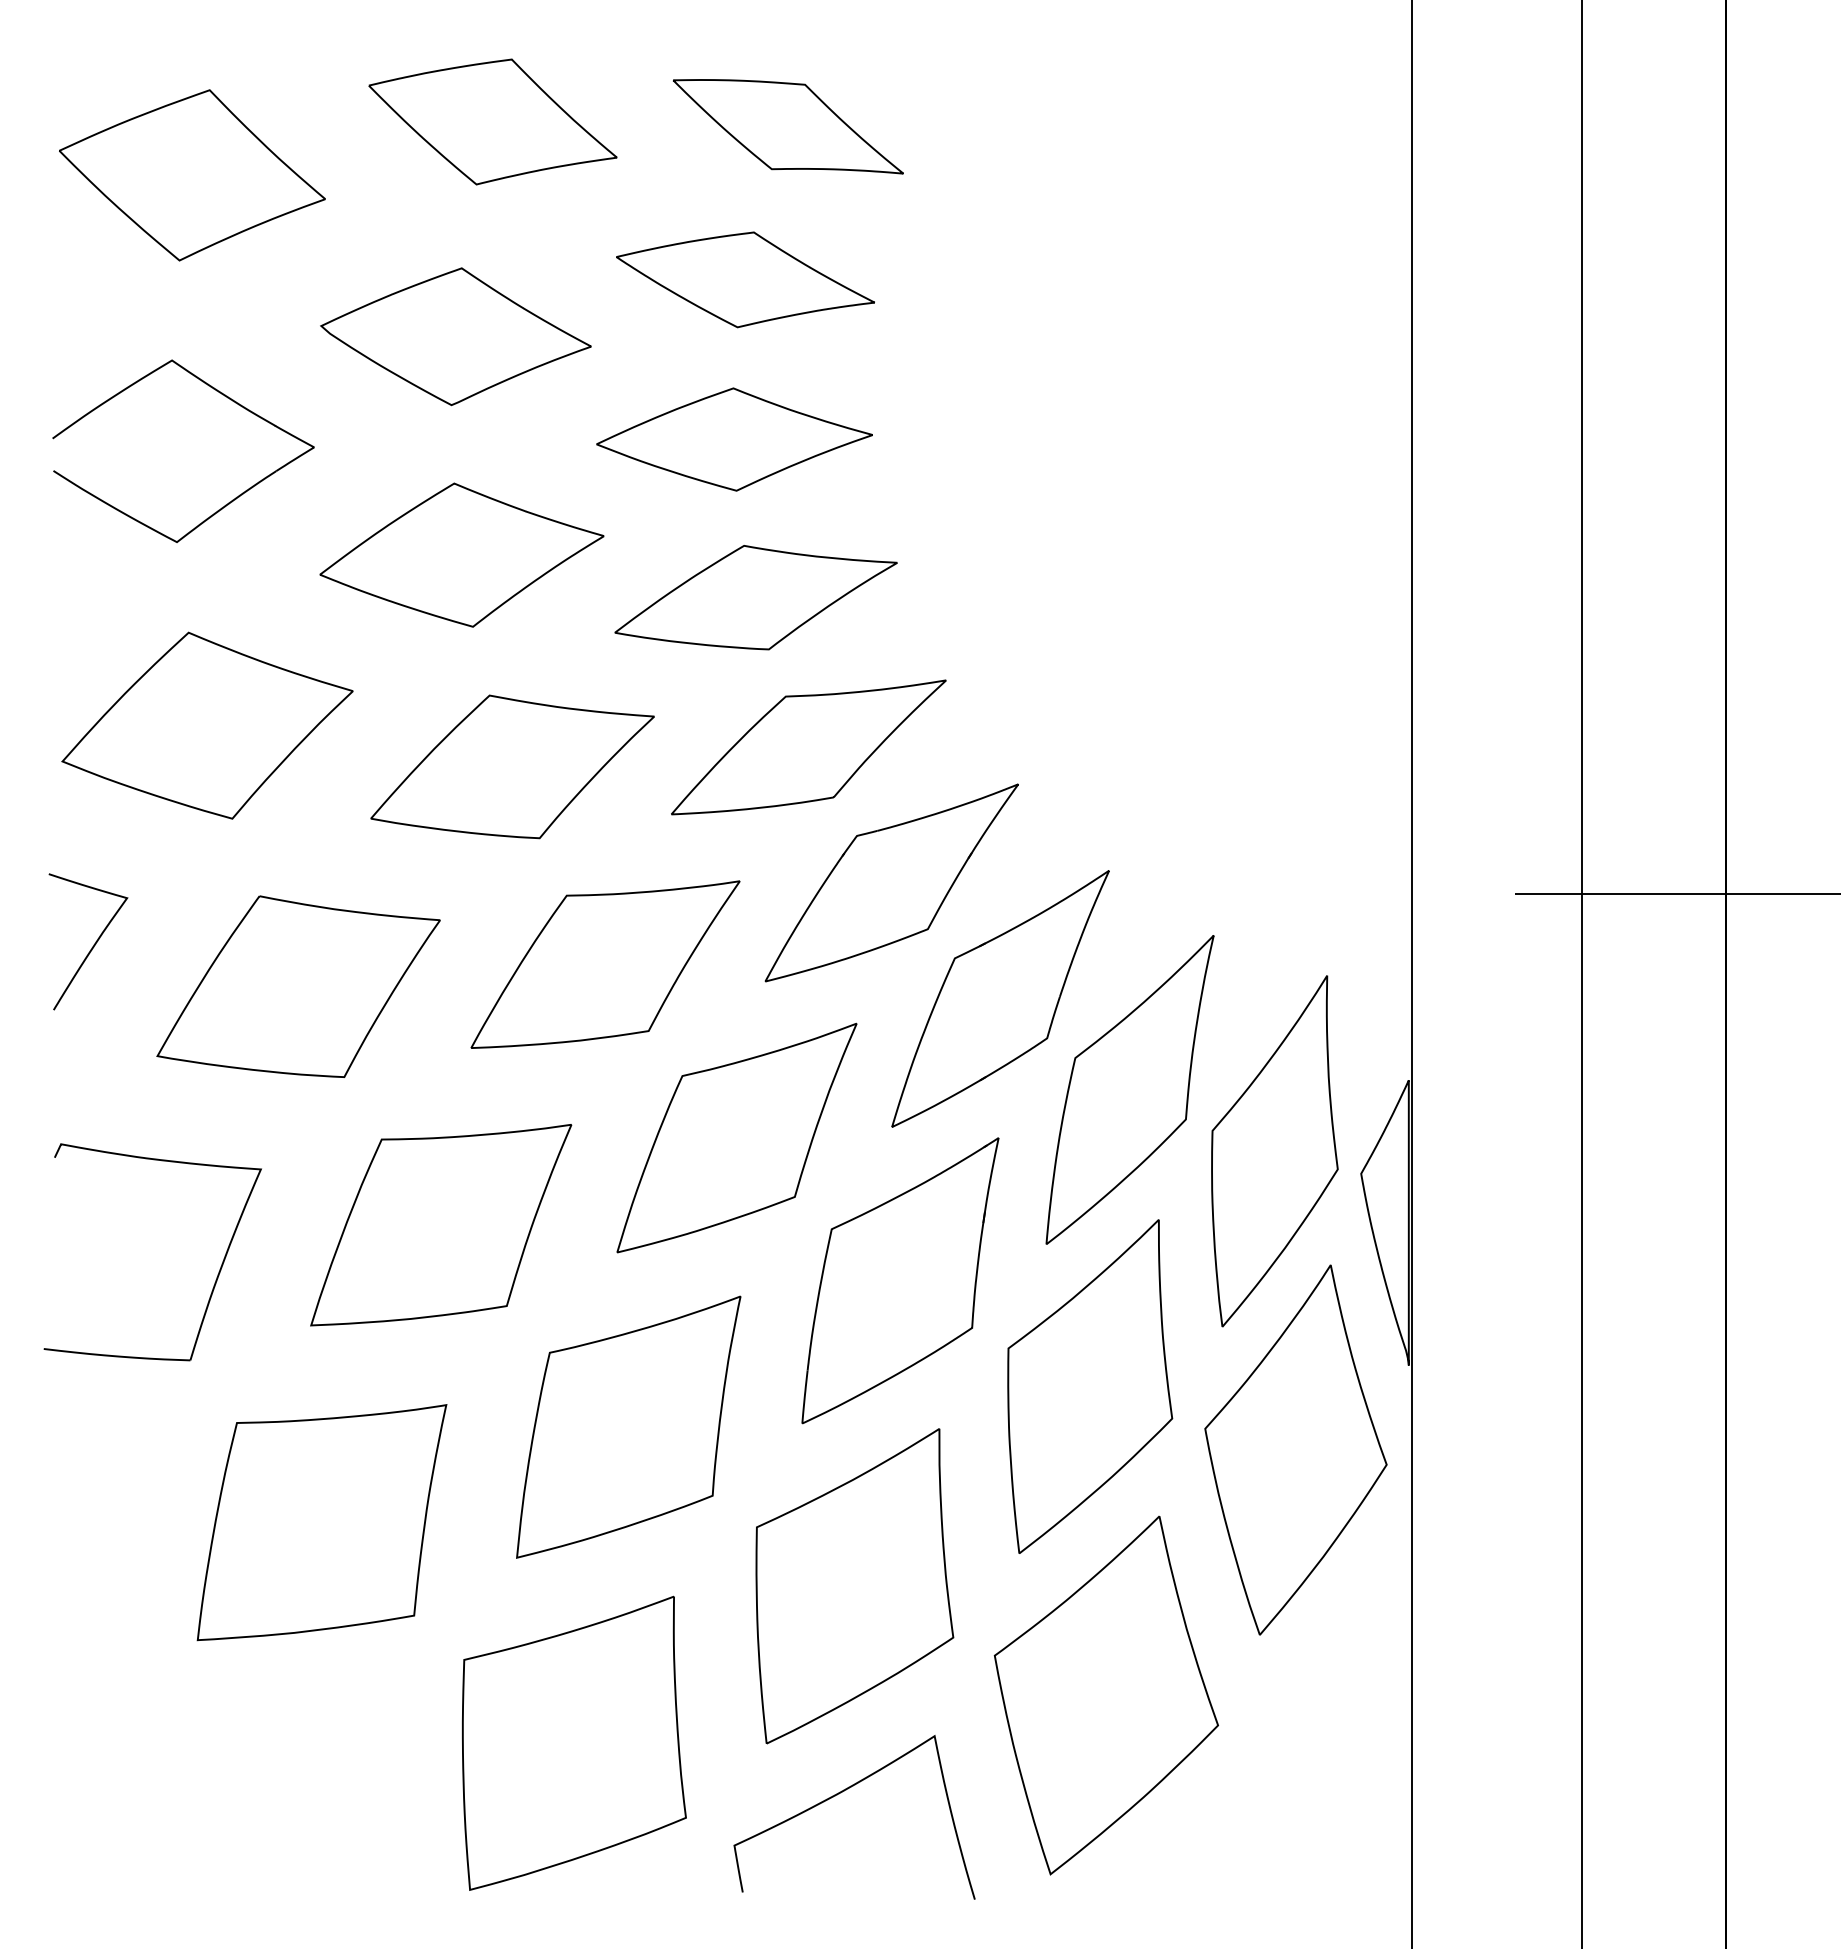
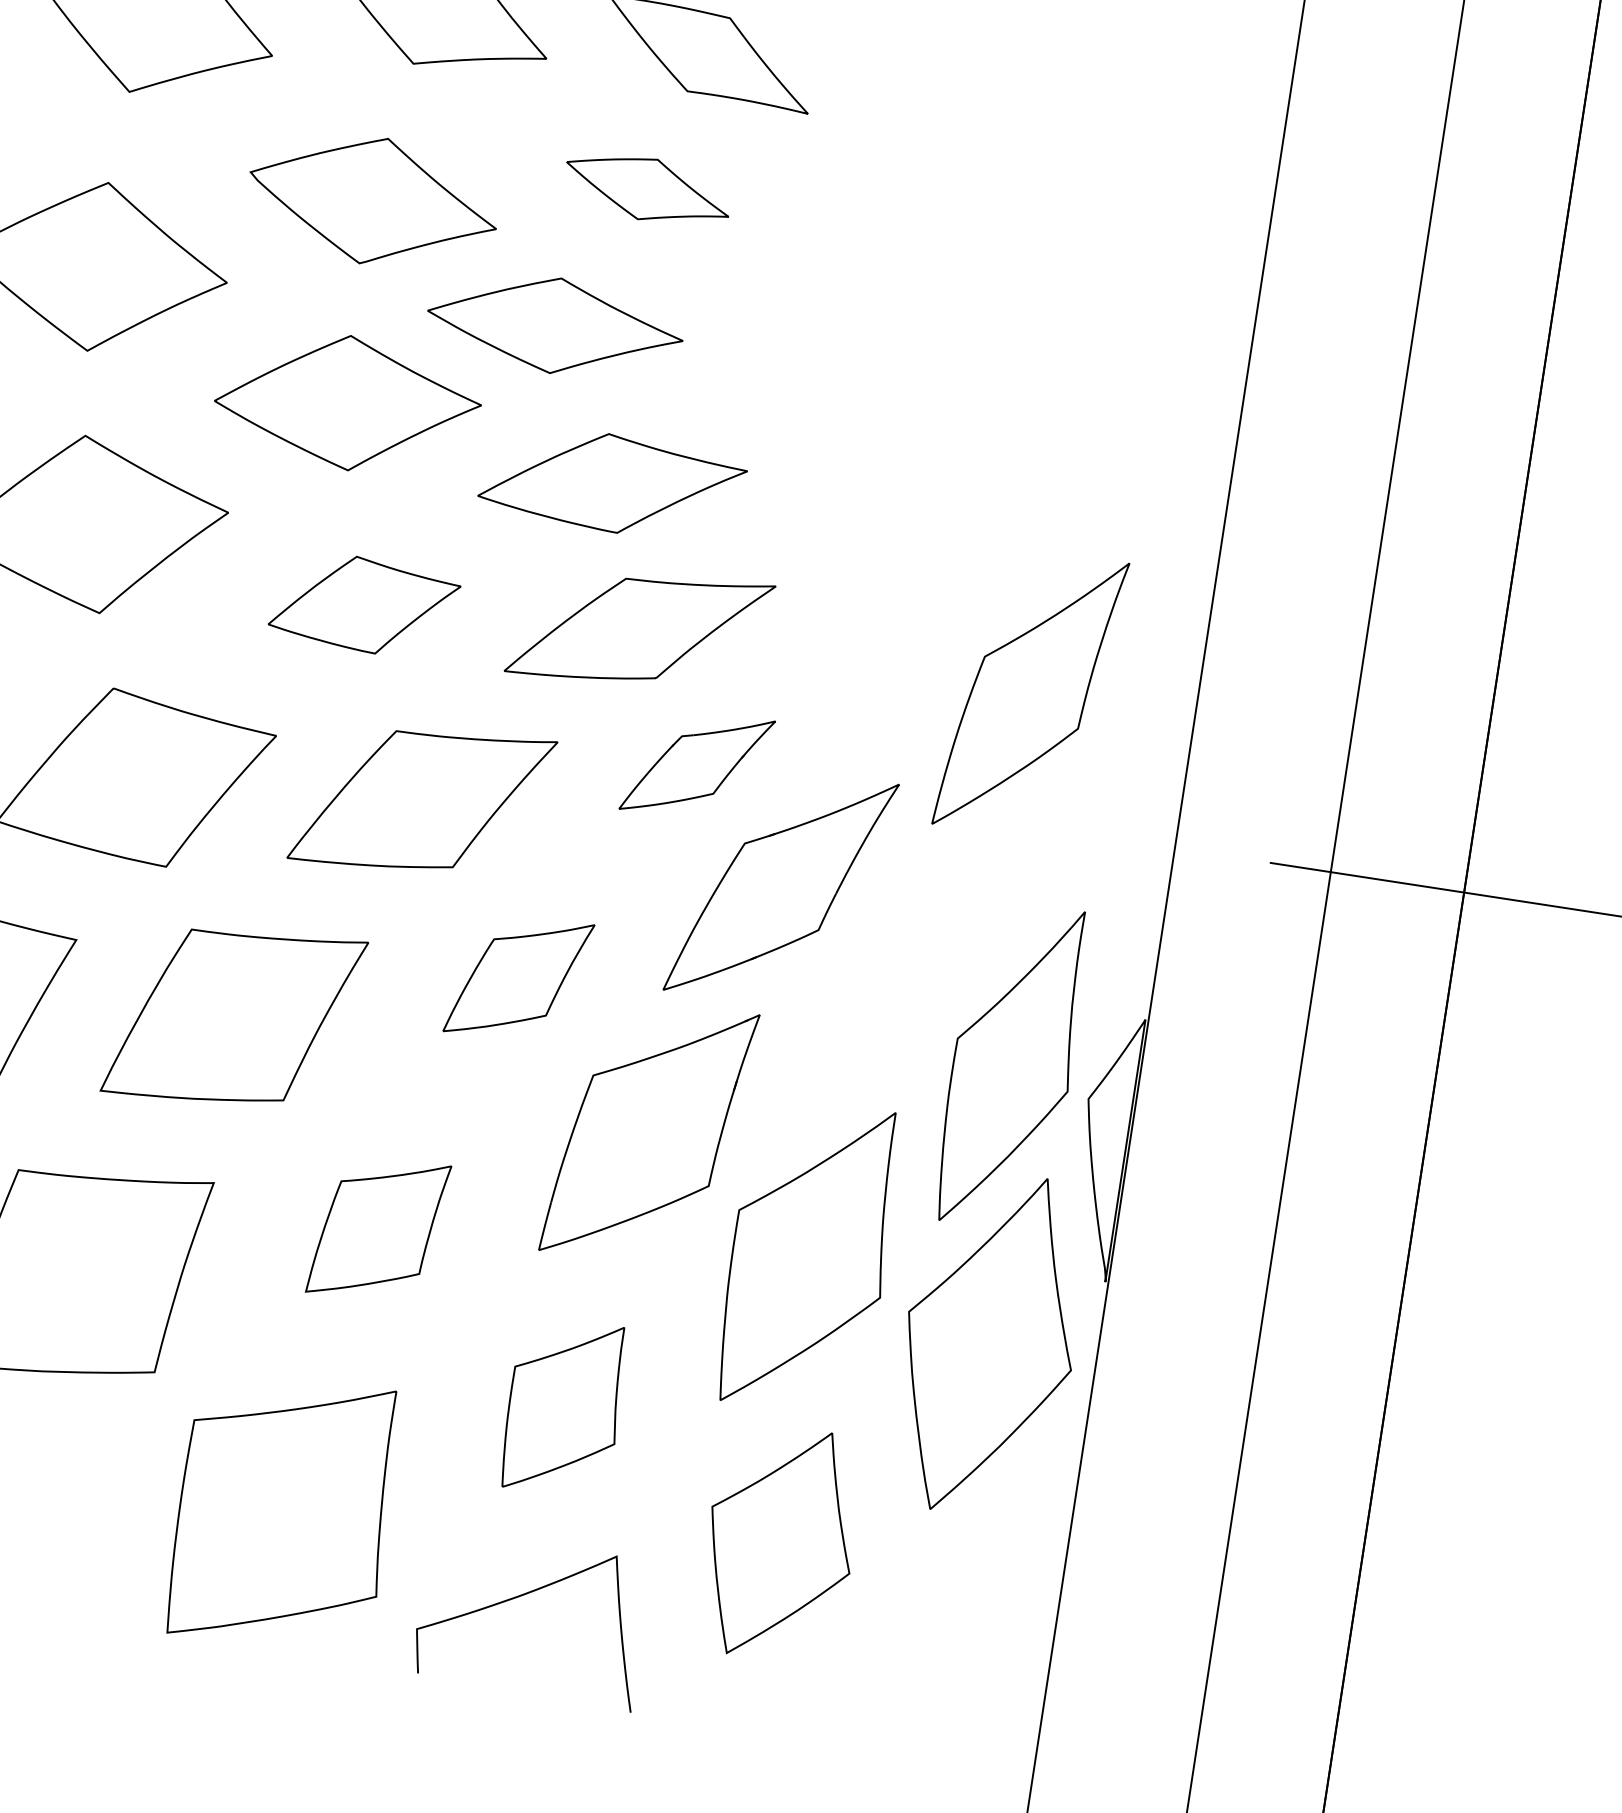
part: (745, 279) -> (647, 189), size x0.7
part: (734, 439) -> (555, 325), moved
part: (512, 766) -> (364, 604), size x0.7
part: (891, 882) -> (697, 764), size x0.6
part: (1129, 1089) -> (1030, 693), moved
part: (736, 1137) -> (518, 977), size x0.6
part: (628, 1426) -> (378, 1228), size x0.6
part: (854, 1586) -> (563, 1407), size x0.6
part: (1105, 1695) -> (779, 1543), size x0.7

